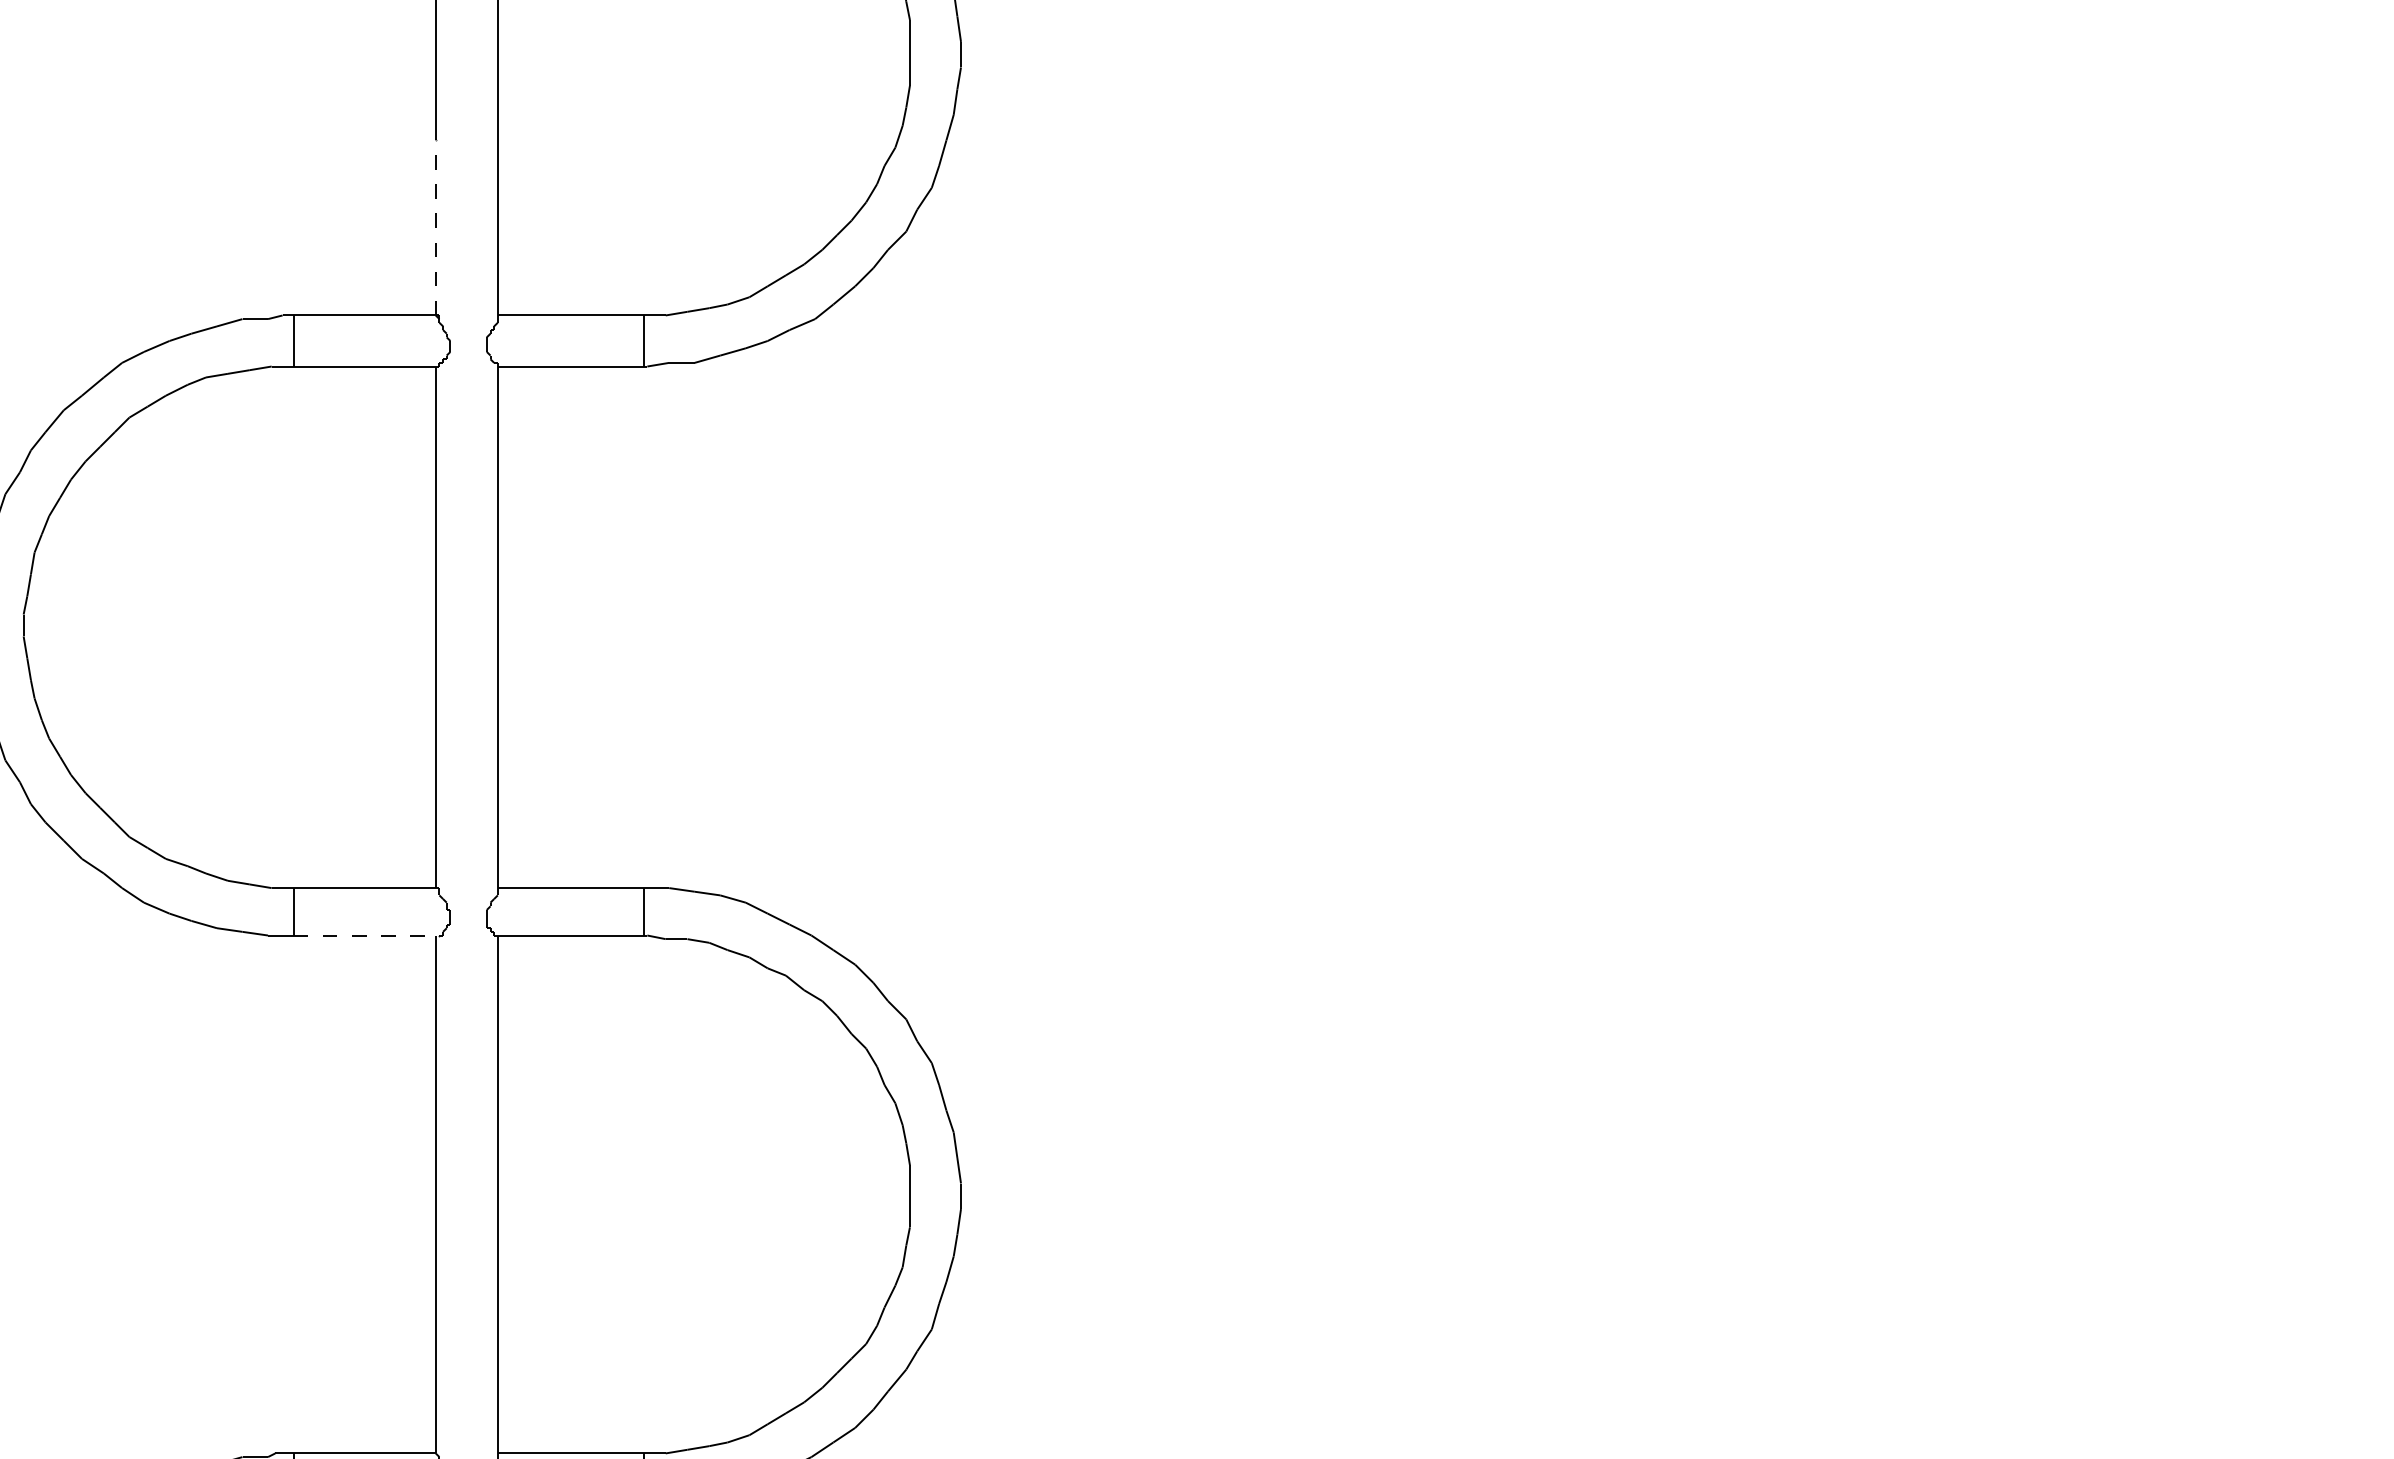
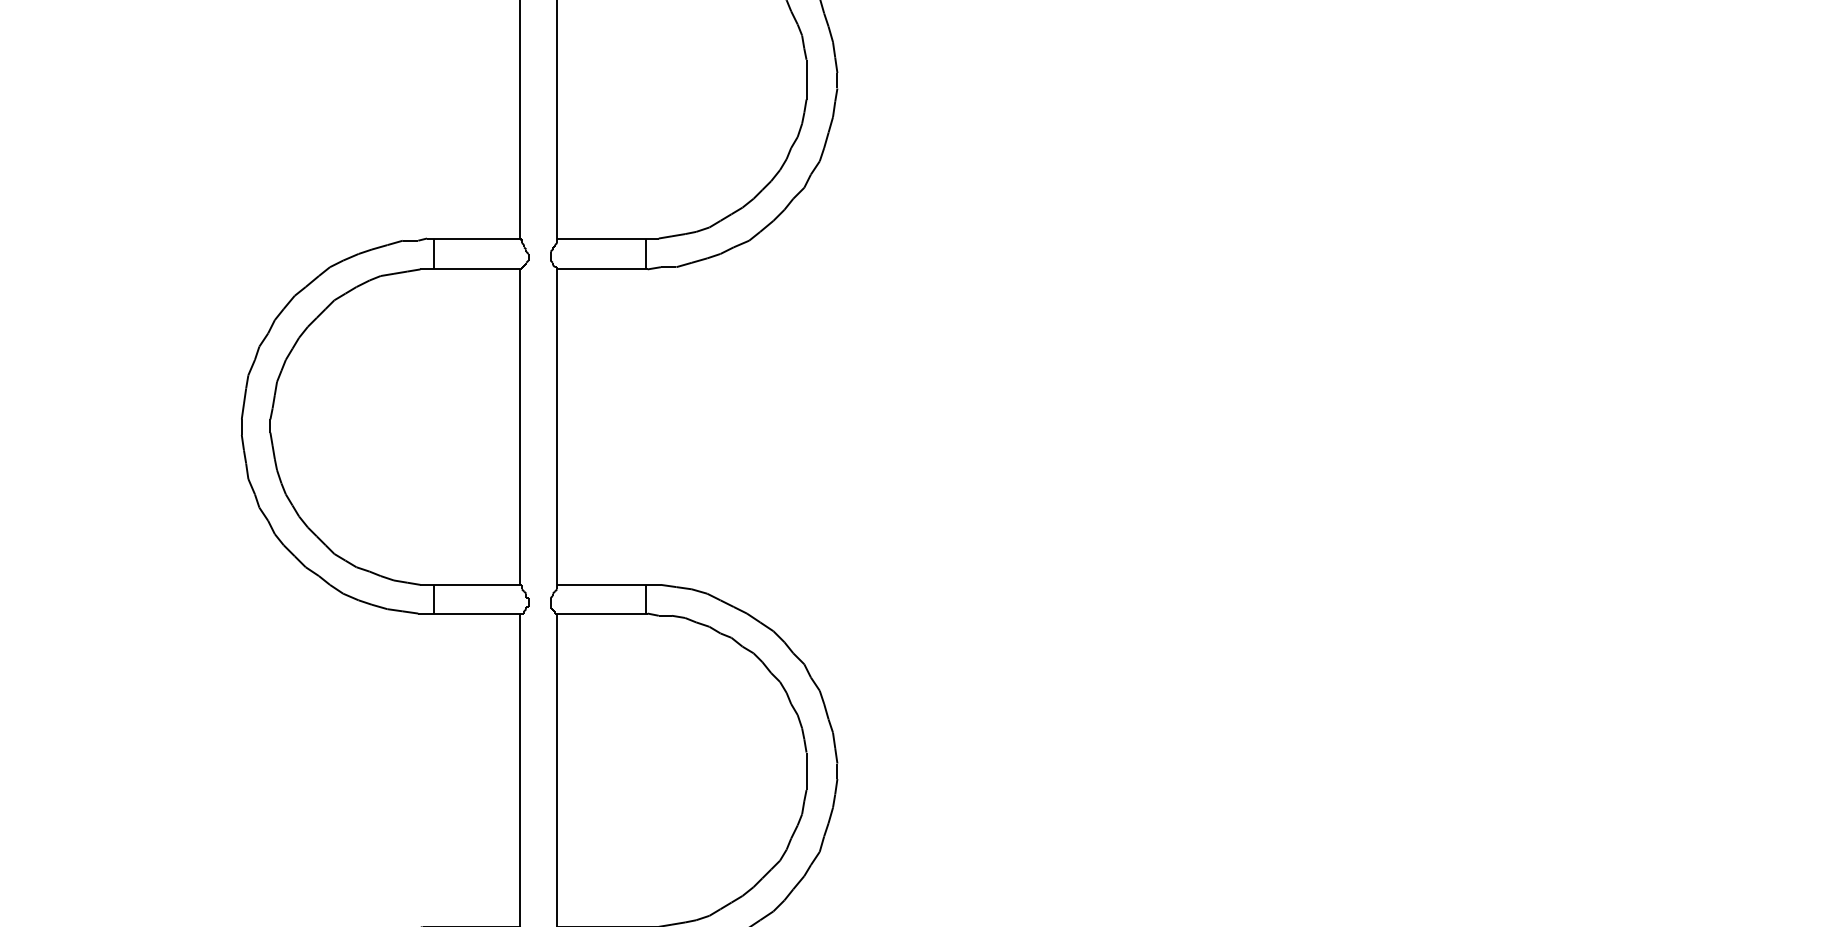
line: (435, 227) -> (519, 185), dashed -> solid
line: (367, 935) -> (478, 613), dashed -> solid

